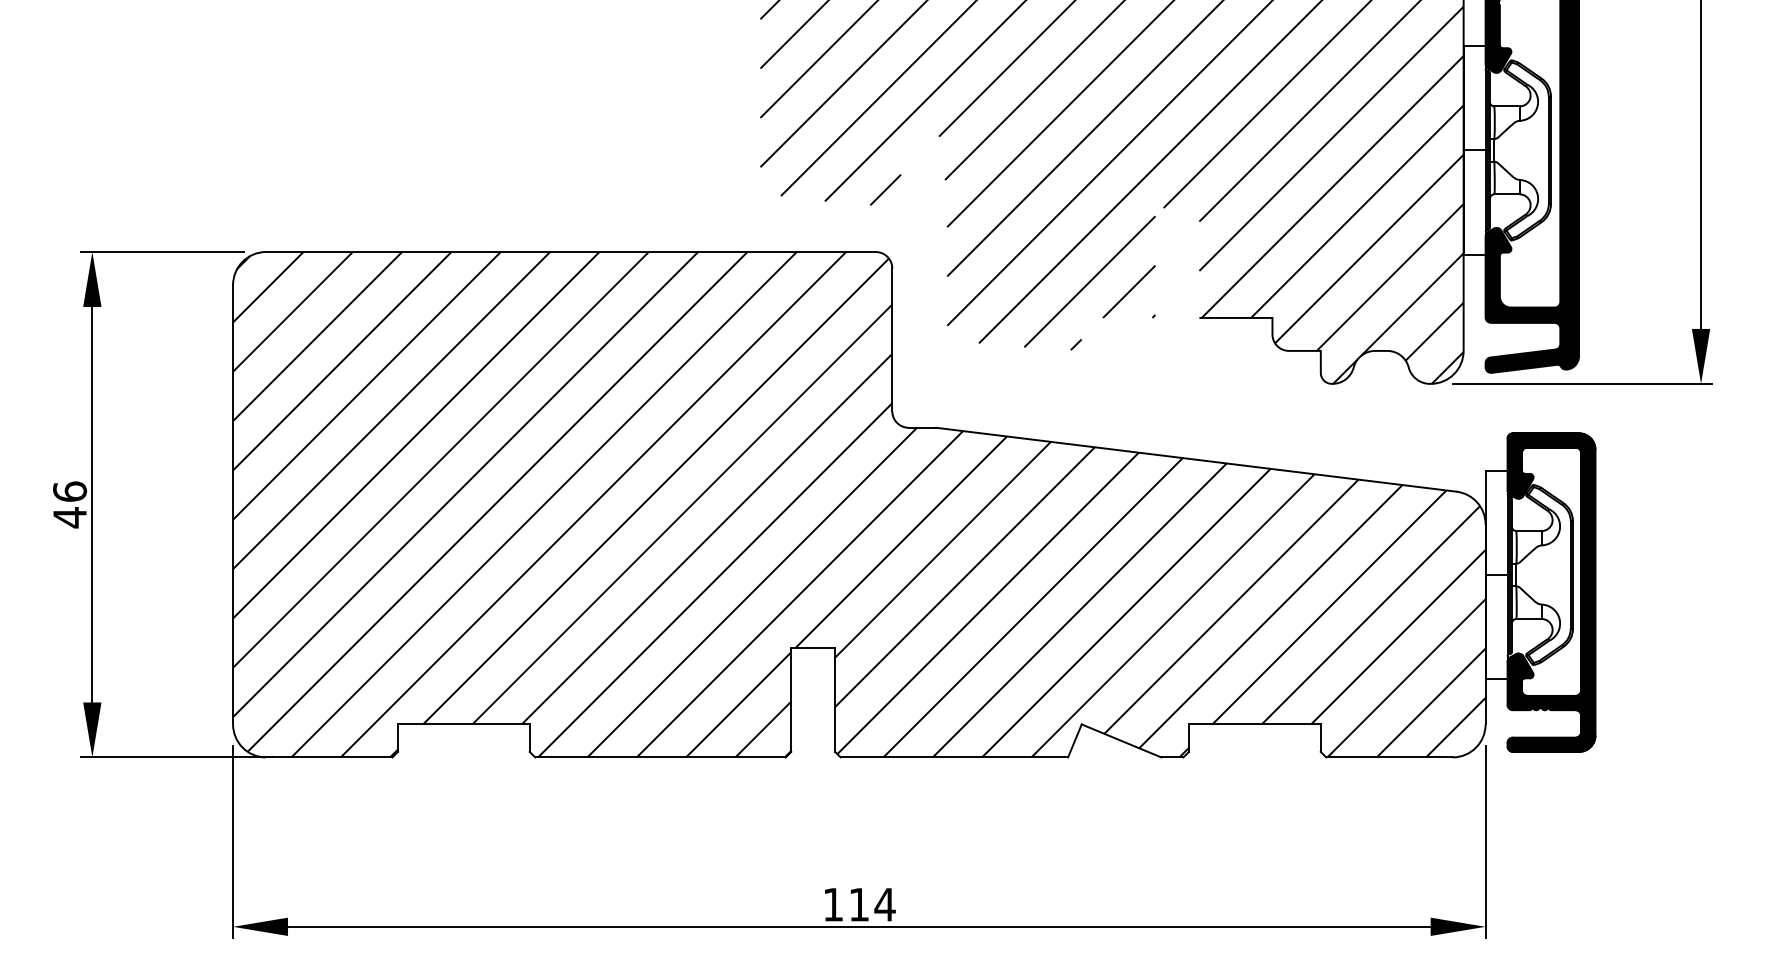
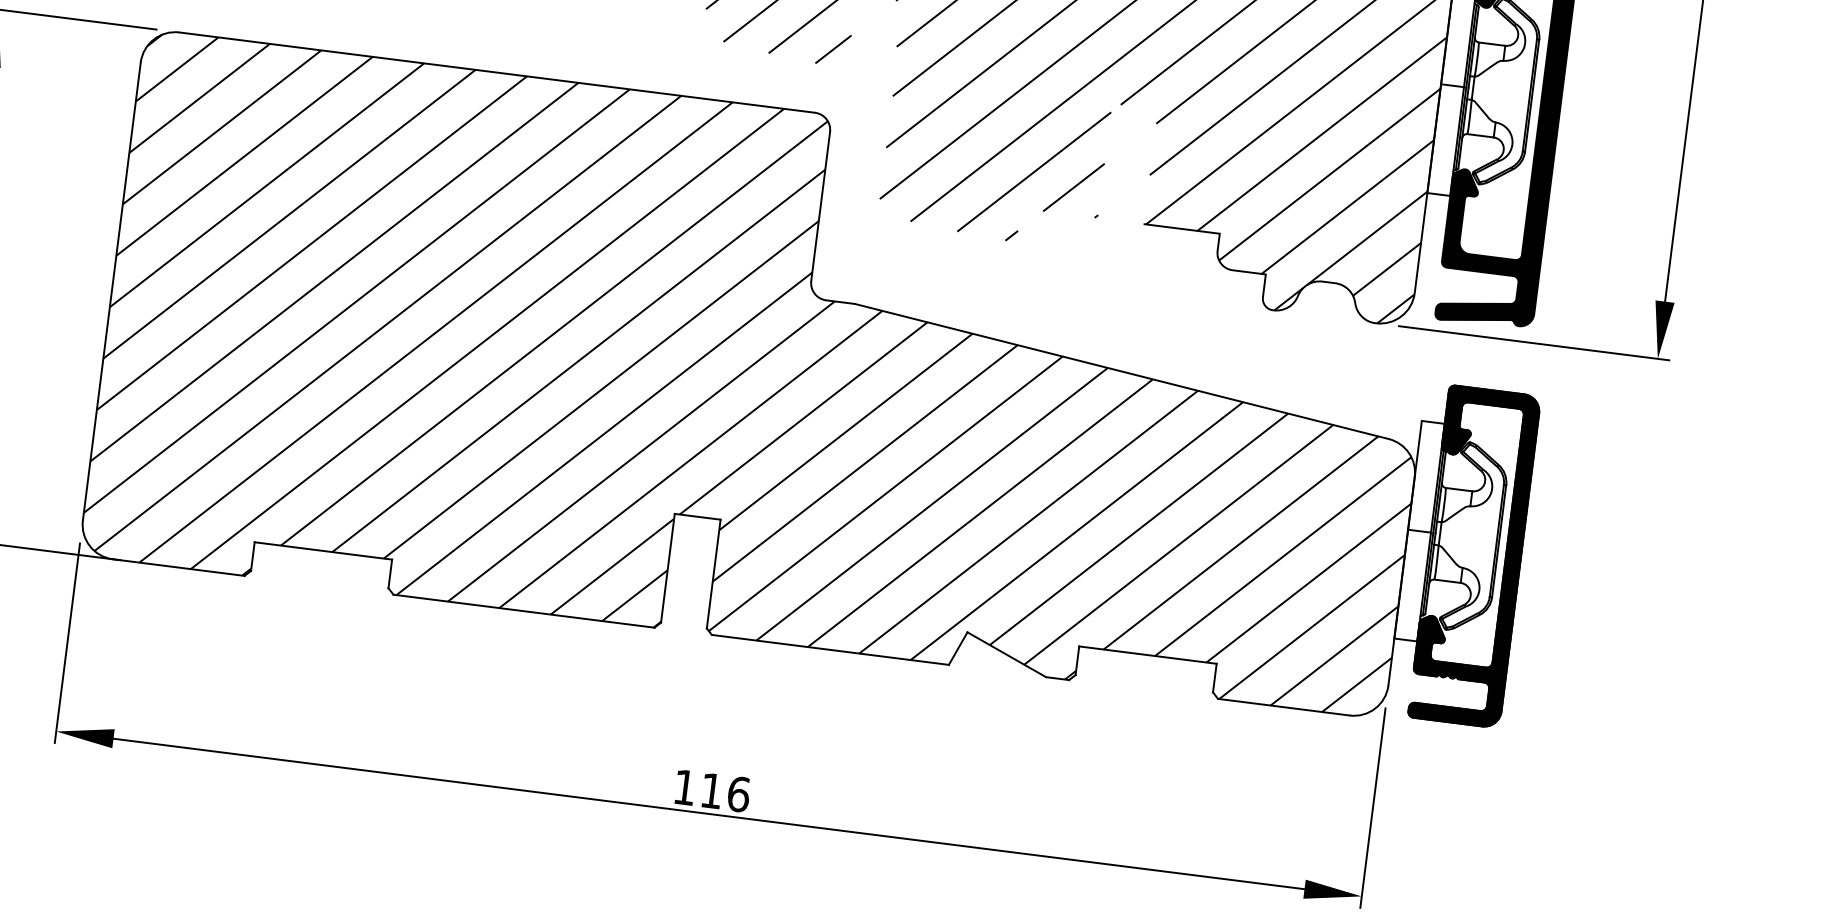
text: (884, 904) -> (738, 794), 114 -> 116

